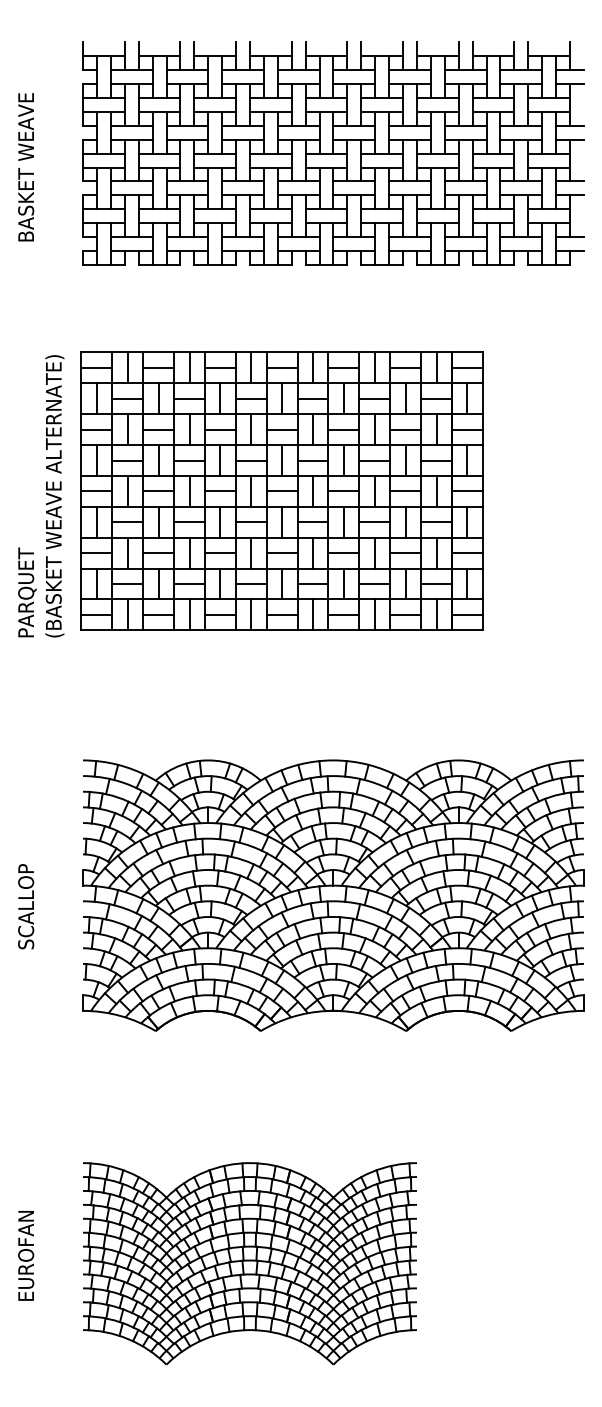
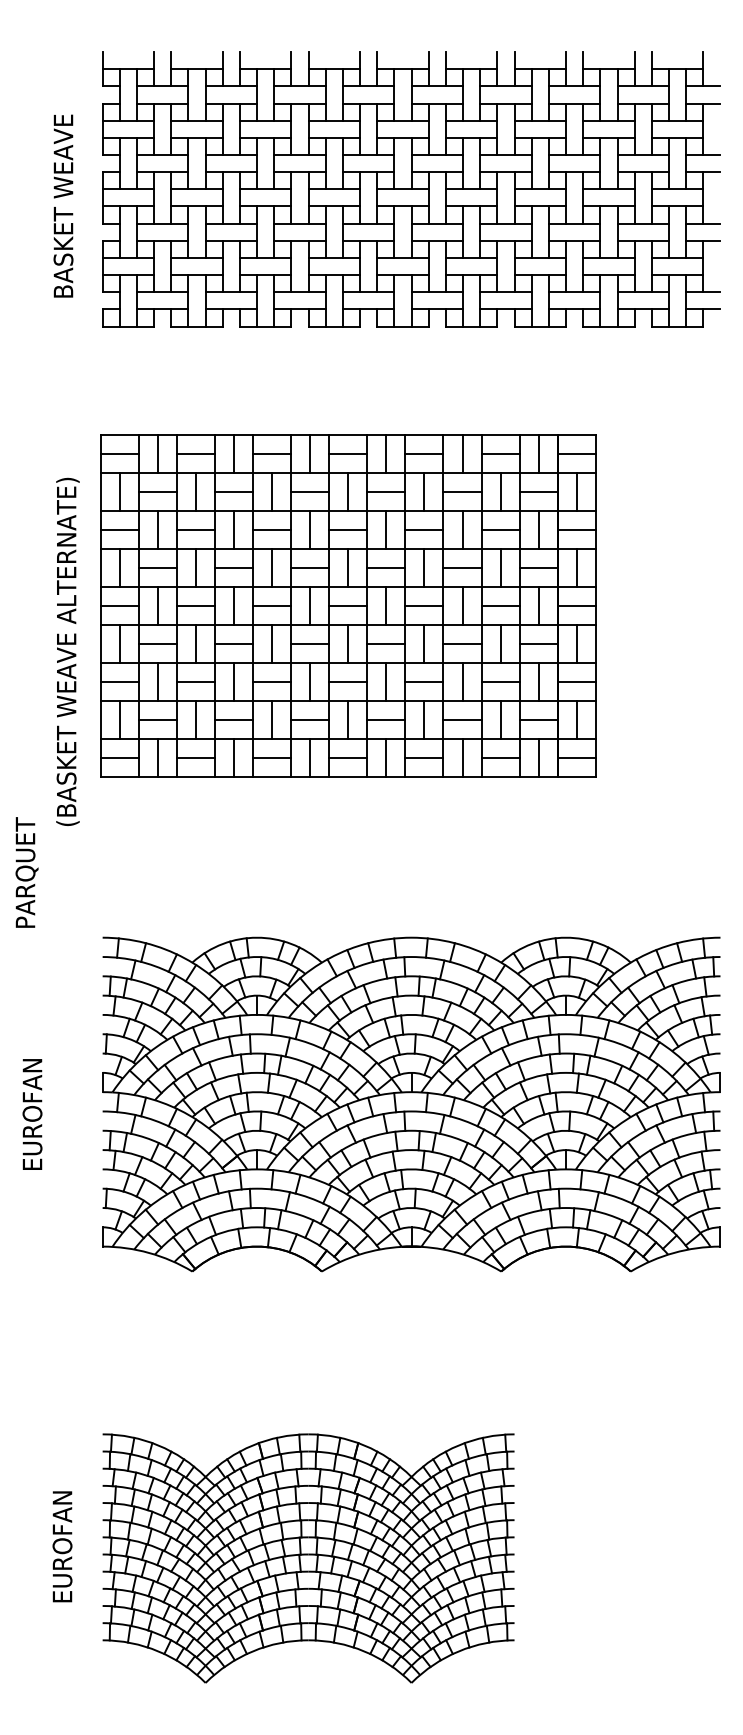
text: (26, 166) -> (63, 205), moved
text: (54, 495) -> (67, 651), moved
text: (26, 592) -> (26, 872), moved
text: (26, 903) -> (32, 1114), SCALLOP -> EUROFAN
text: (26, 1255) -> (62, 1546), moved

